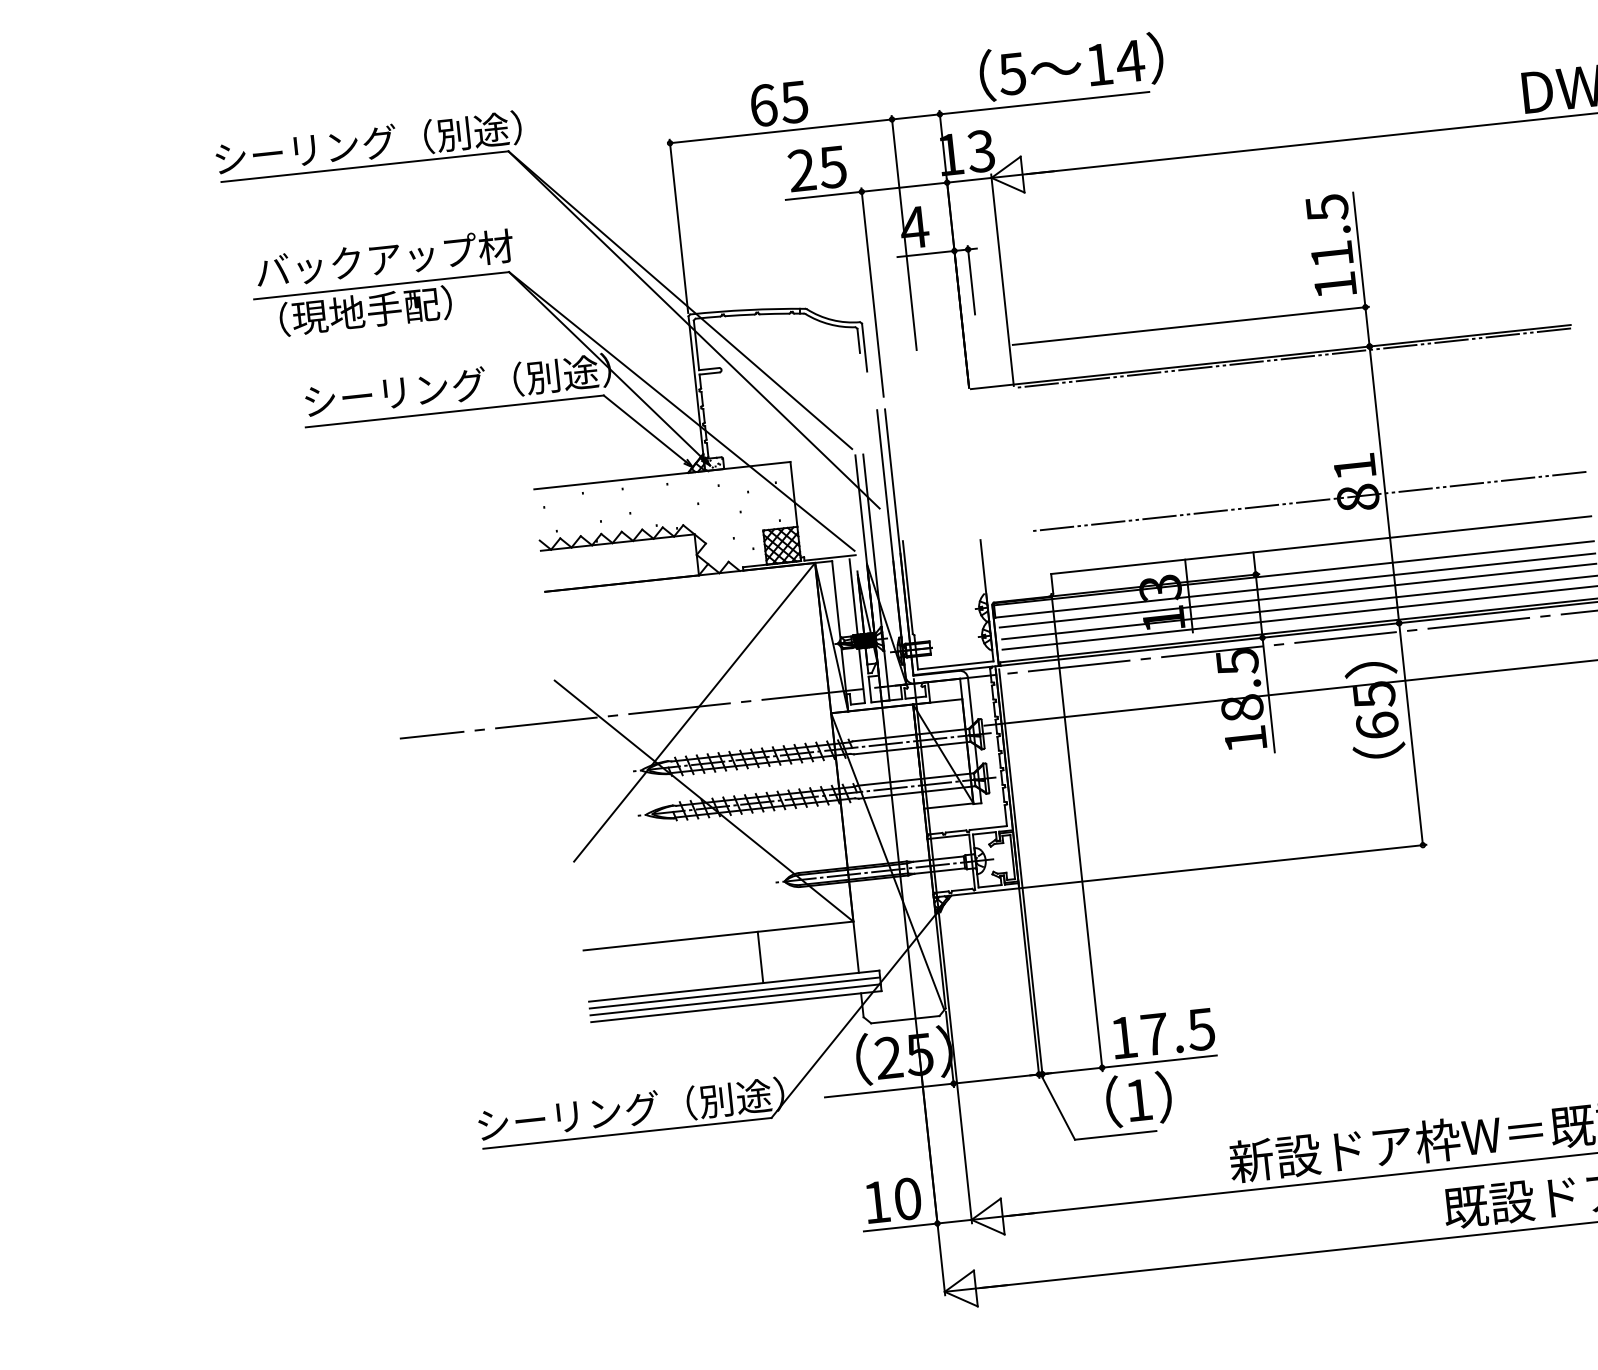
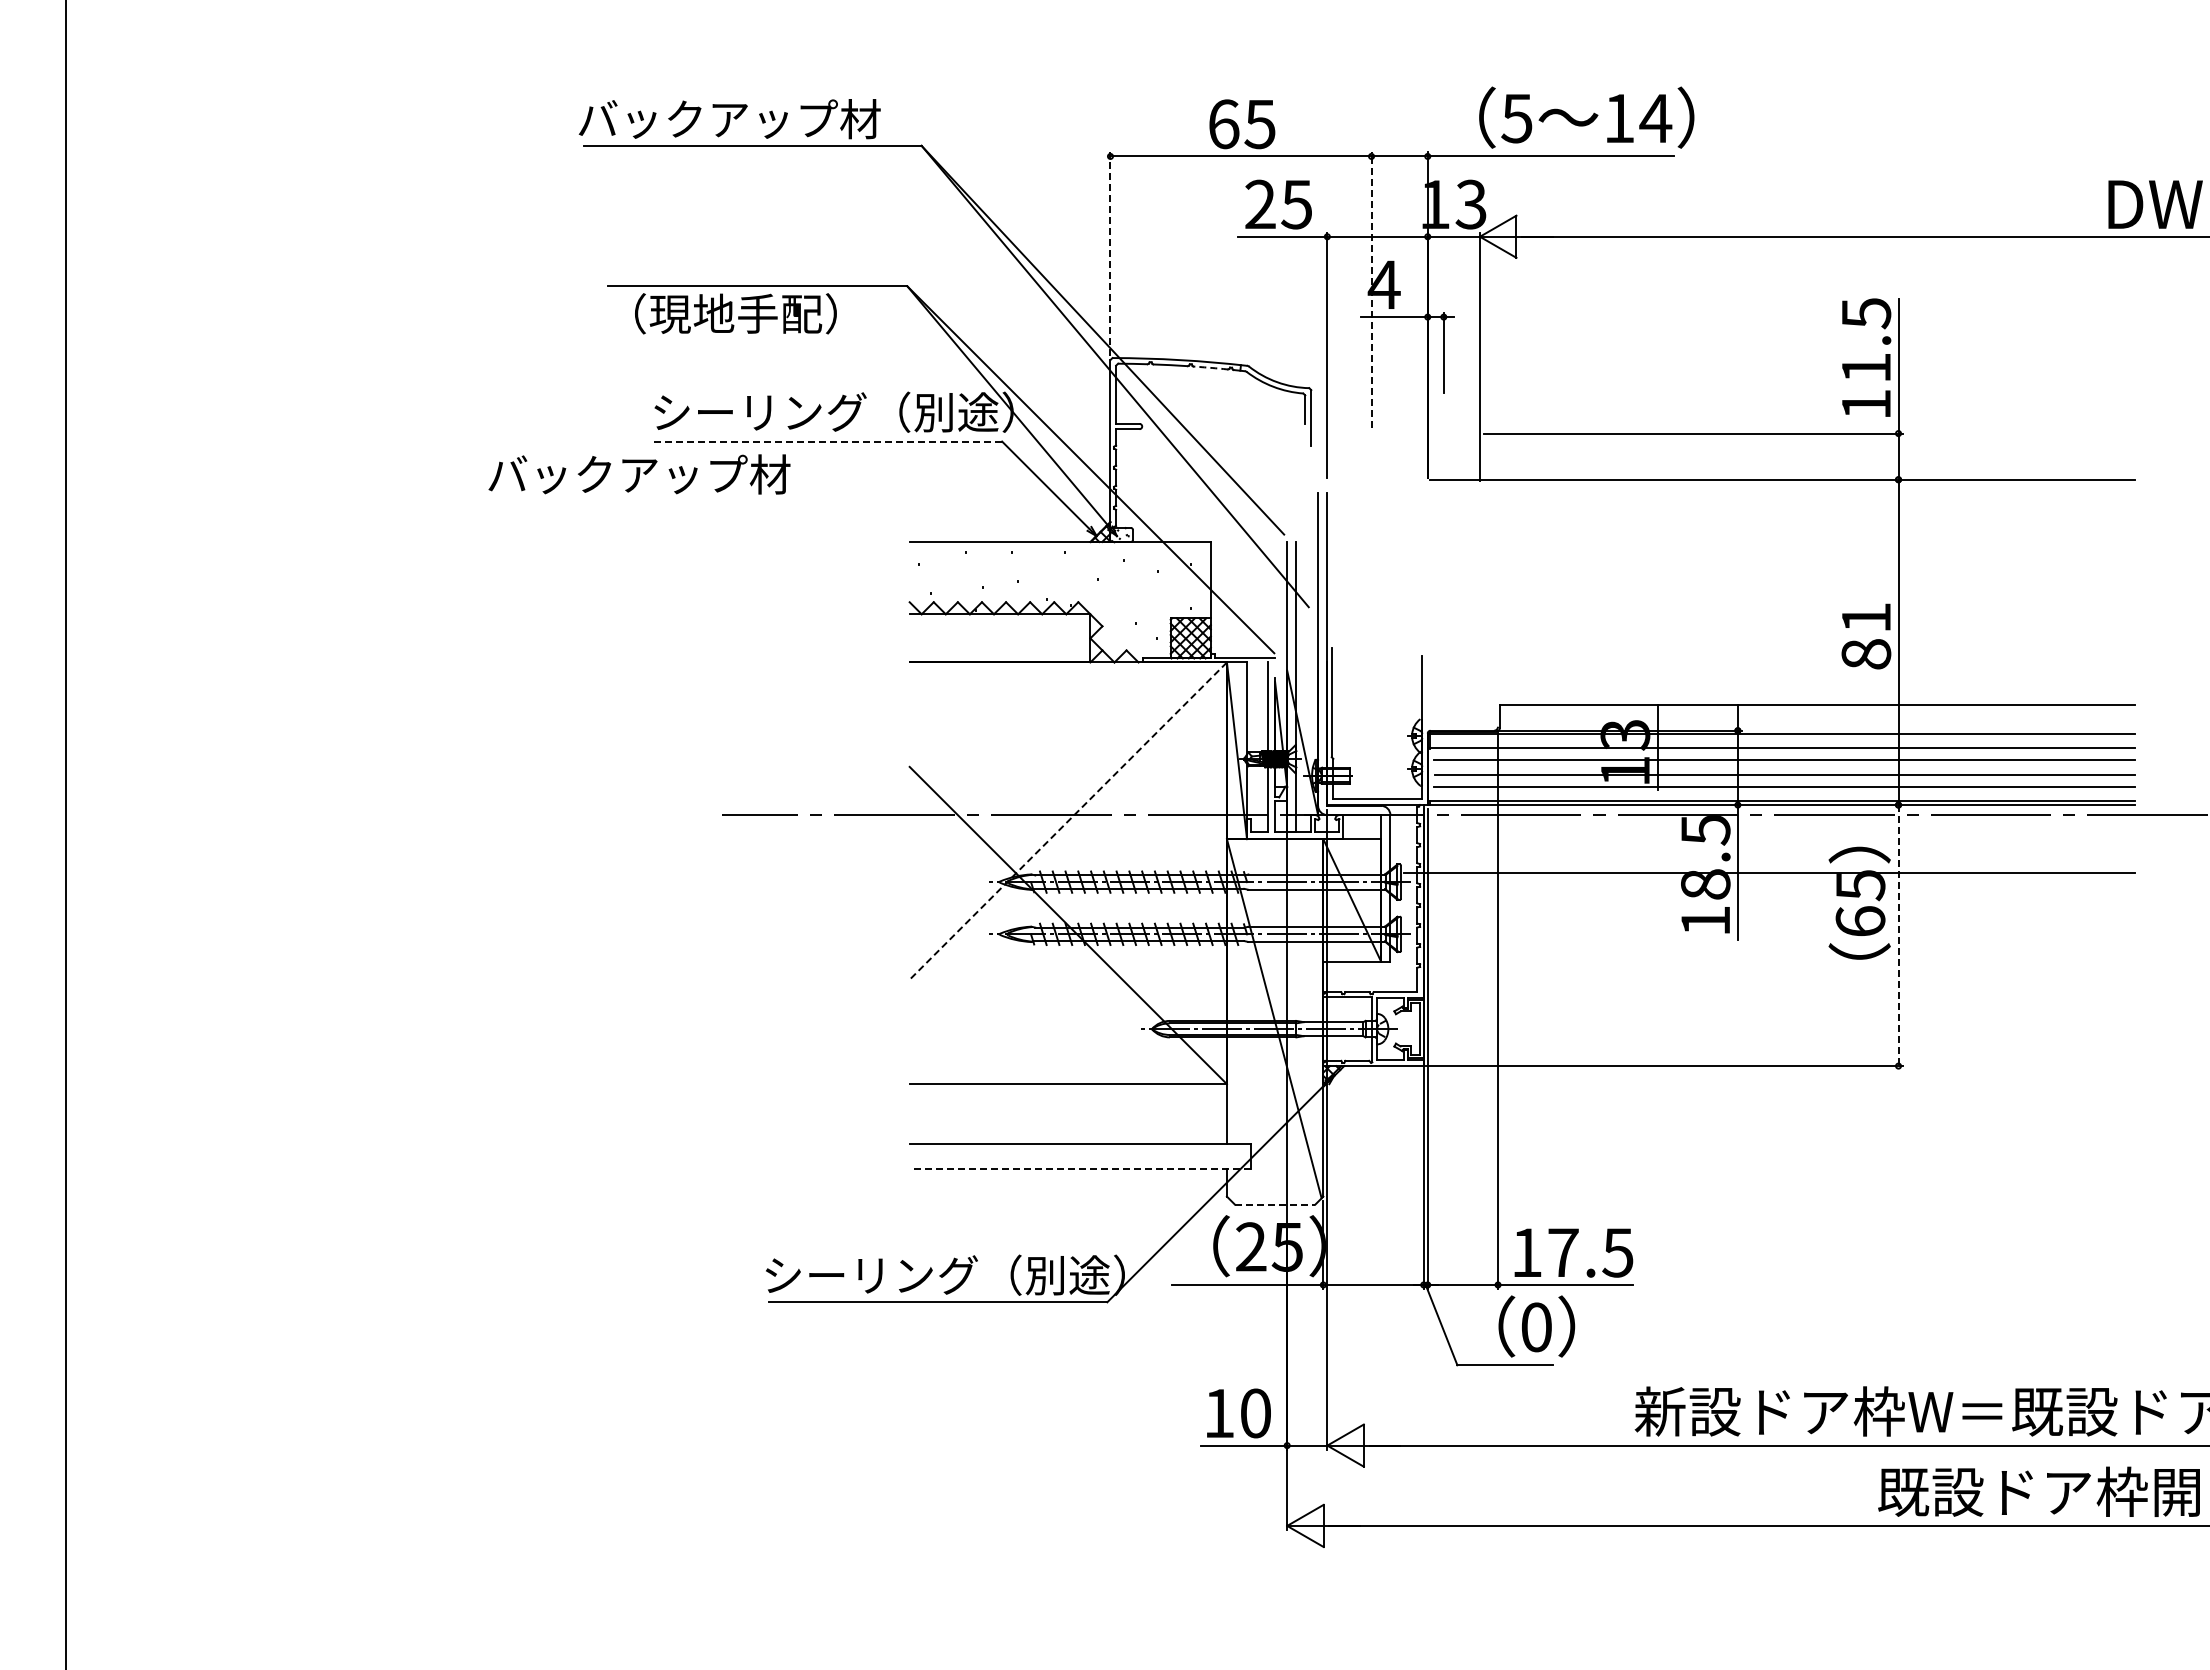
text: (367, 142) -> (758, 118), シーリング（別途） -> バックアップ材
line: (678, 226) -> (1110, 254), solid -> dashed
line: (904, 232) -> (1371, 289), solid -> dashed
text: (384, 258) -> (639, 474), moved
arc: (774, 313) -> (1210, 367), solid -> dashed
line: (1292, 357) -> (1807, 483), removed
line: (454, 411) -> (826, 441), solid -> dashed
line: (1307, 501) -> (1807, 652), removed
line: (693, 712) -> (1067, 821), solid -> dashed
line: (1411, 734) -> (1898, 935), solid -> dashed
line: (760, 957) -> (1114, 1114), removed
line: (735, 993) -> (1080, 1152), removed
line: (735, 999) -> (1080, 1160), removed
line: (736, 1006) -> (1080, 1168), solid -> dashed
line: (905, 1019) -> (1275, 1204), solid -> dashed
text: (1138, 1100) -> (1536, 1327), 1 -> 0

